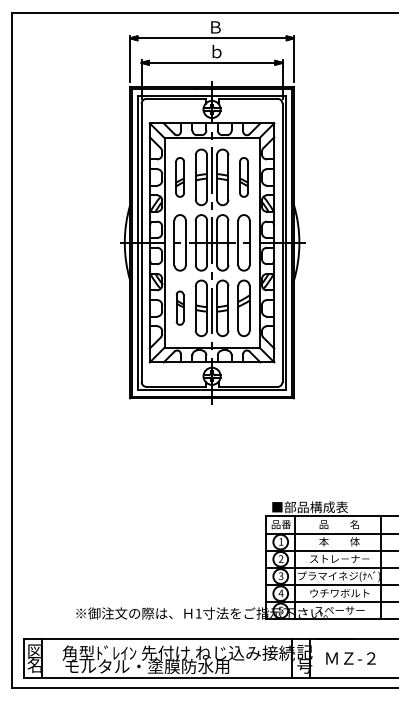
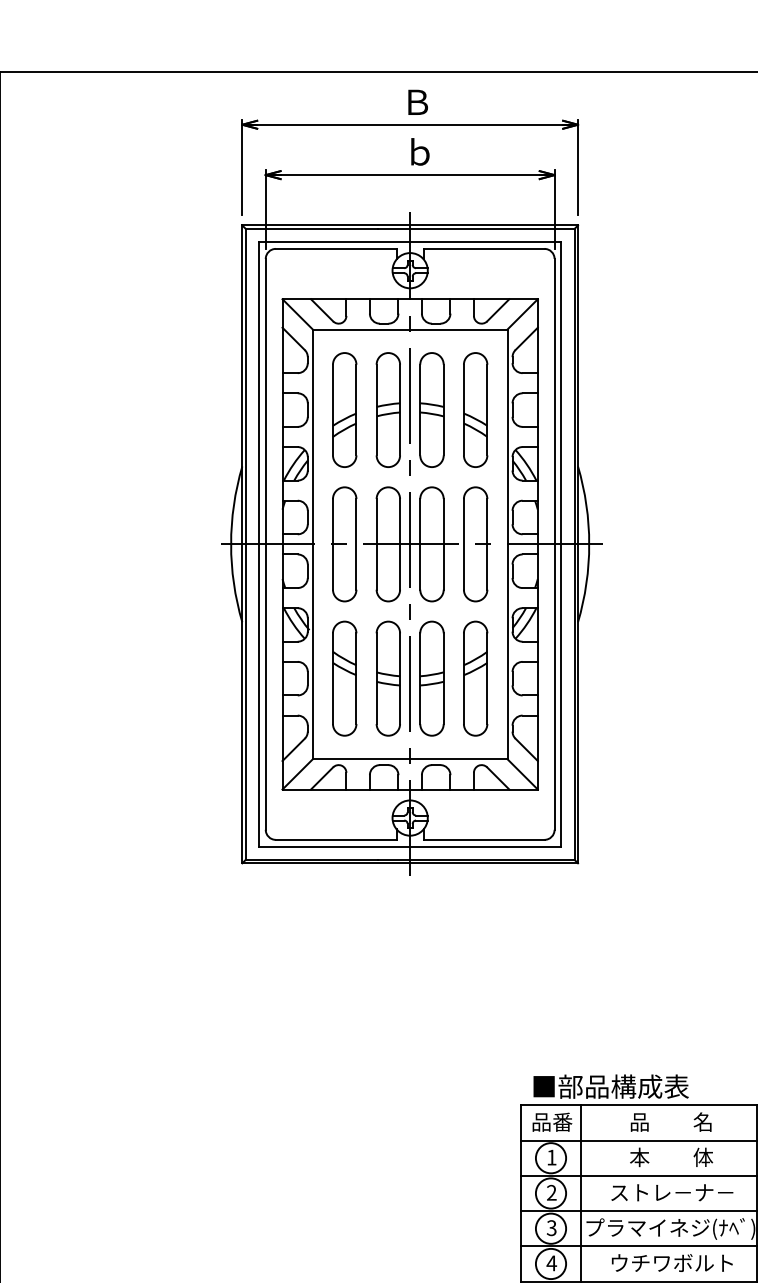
part: (179, 177) -> (343, 410), size x1.43
part: (243, 177) -> (474, 410), size x1.43
part: (179, 307) -> (343, 676), size x1.67

